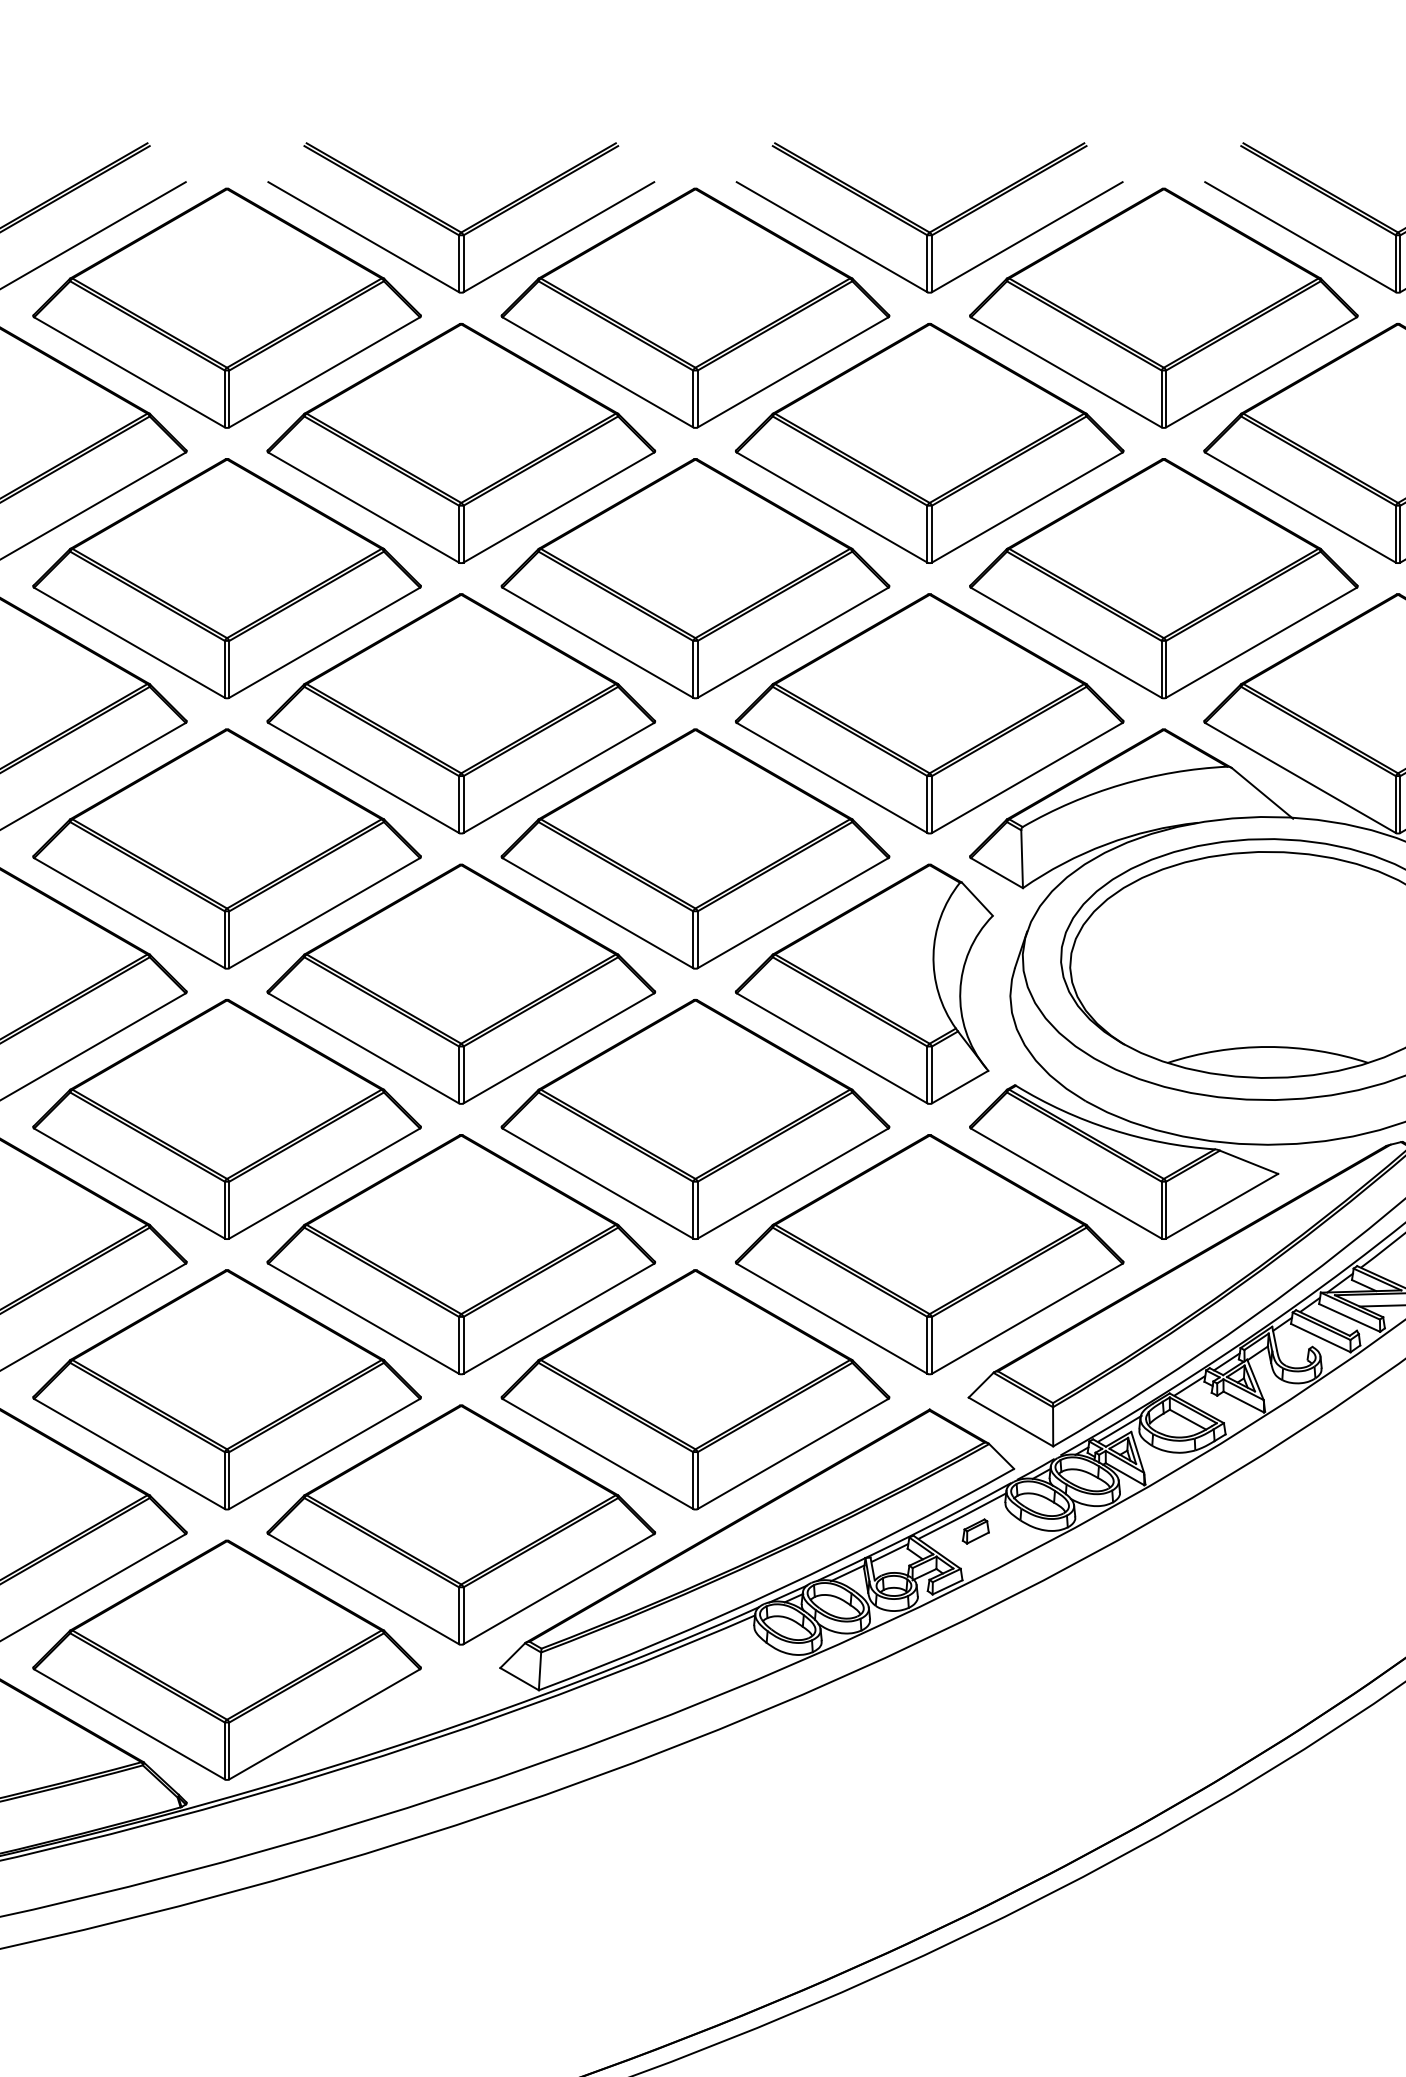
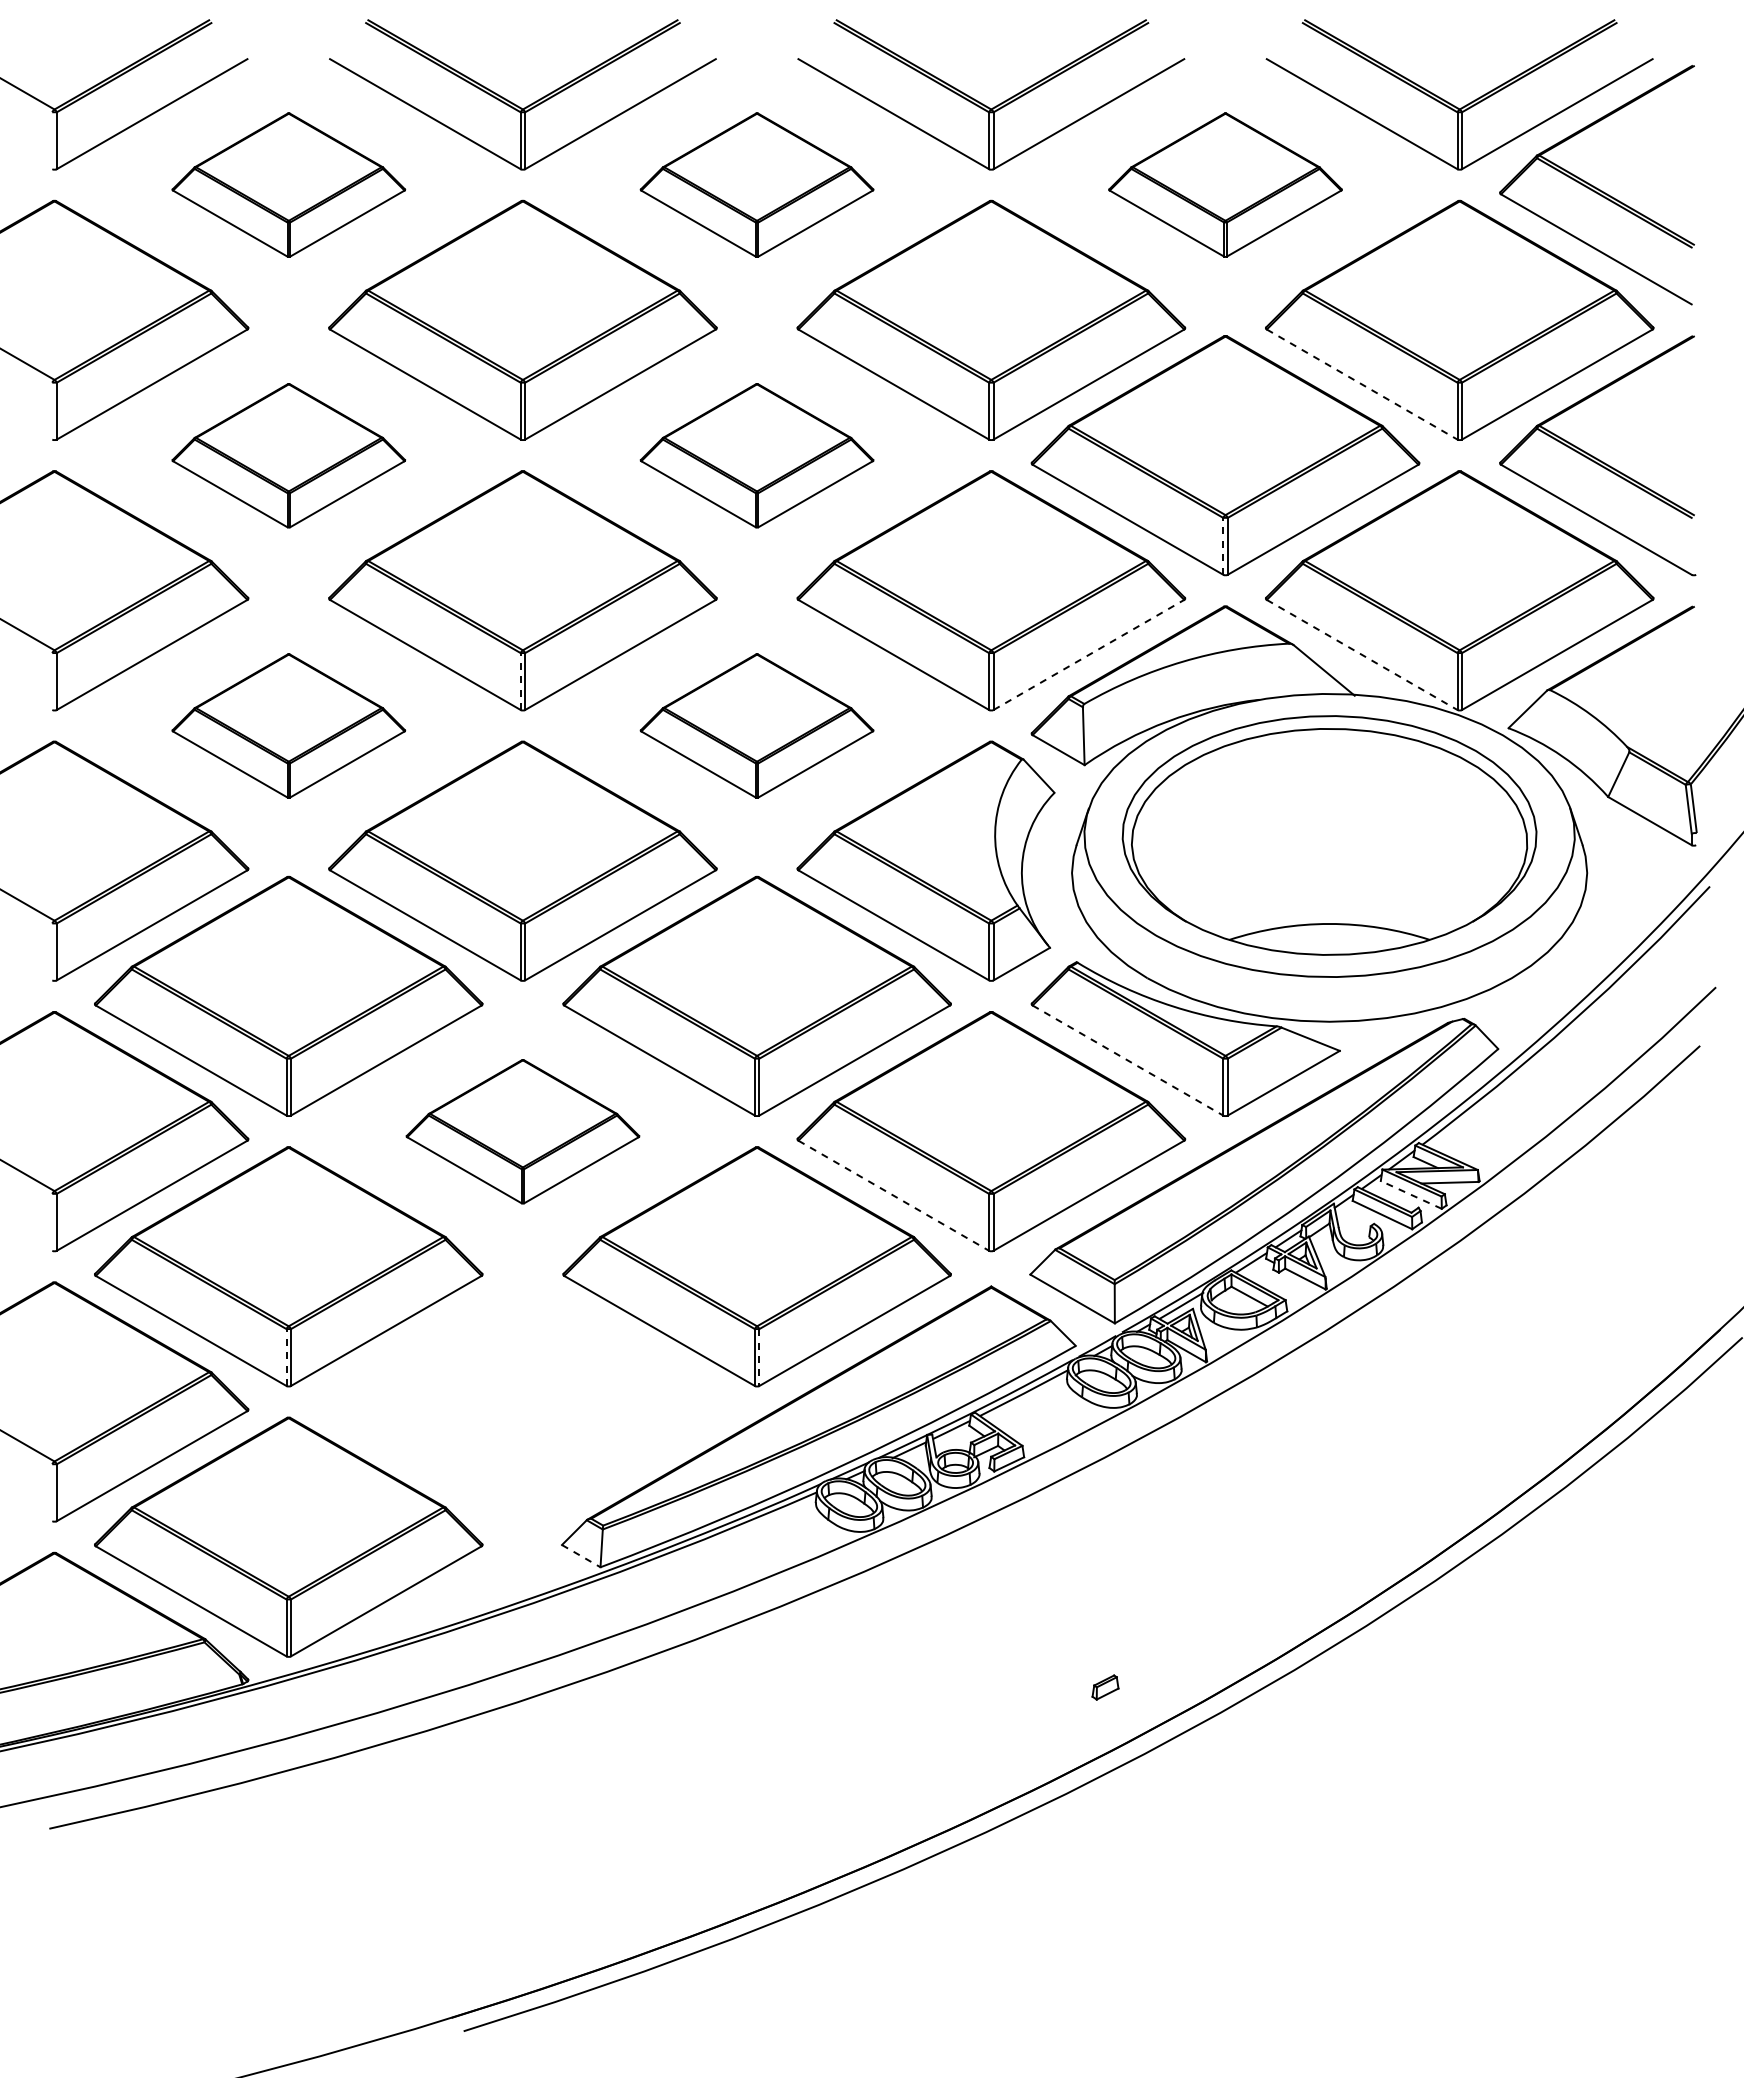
part: (226, 307) -> (288, 184), size x0.6
part: (694, 307) -> (756, 184), size x0.6
part: (1163, 307) -> (1225, 184), size x0.6
line: (1300, 507) -> (1362, 384), solid -> dashed
part: (226, 578) -> (288, 455), size x0.6
part: (694, 578) -> (756, 455), size x0.6
line: (1161, 668) -> (1223, 545), solid -> dashed
line: (1027, 777) -> (1089, 654), solid -> dashed
line: (1300, 778) -> (1362, 655), solid -> dashed
line: (458, 804) -> (520, 681), solid -> dashed
part: (226, 848) -> (288, 725), size x0.6
part: (694, 848) -> (756, 725), size x0.6
line: (1066, 1183) -> (1128, 1060), solid -> dashed
part: (460, 1254) -> (522, 1131), size x0.6
line: (1348, 1317) -> (1410, 1194), solid -> dashed
line: (832, 1319) -> (894, 1196), solid -> dashed
line: (224, 1480) -> (286, 1357), solid -> dashed
line: (697, 1481) -> (759, 1358), solid -> dashed
part: (460, 1524) -> (522, 1401), removed
part: (975, 1531) -> (1105, 1687), moved
line: (519, 1679) -> (581, 1556), solid -> dashed

